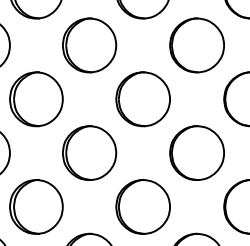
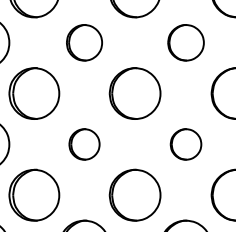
part: (89, 45) -> (84, 42), size x0.7
part: (196, 45) -> (185, 42), size x0.7
part: (89, 153) -> (84, 144), size x0.6
part: (196, 153) -> (185, 144), size x0.6

